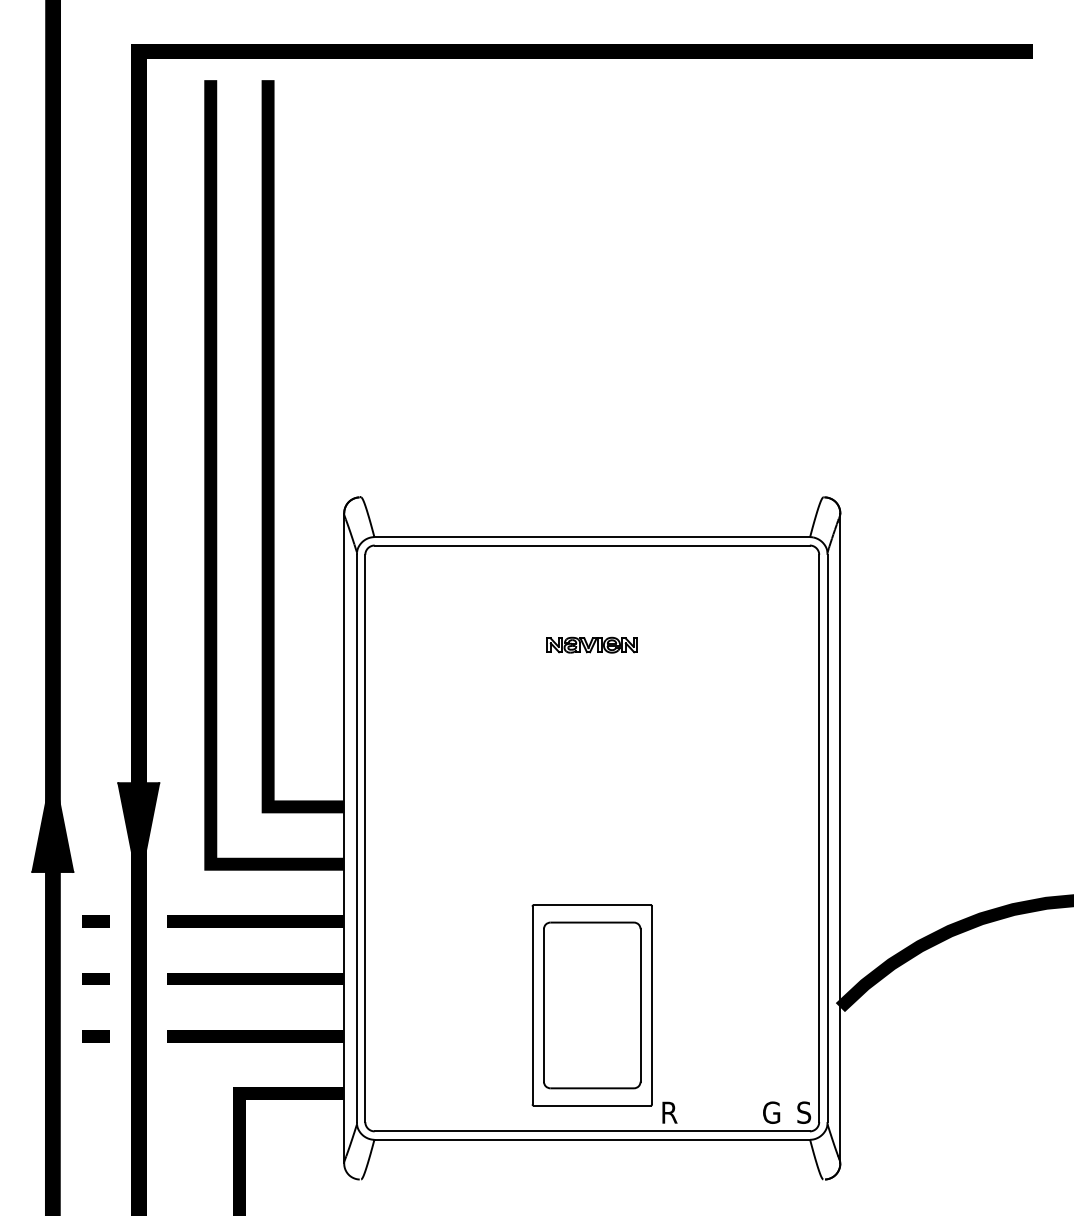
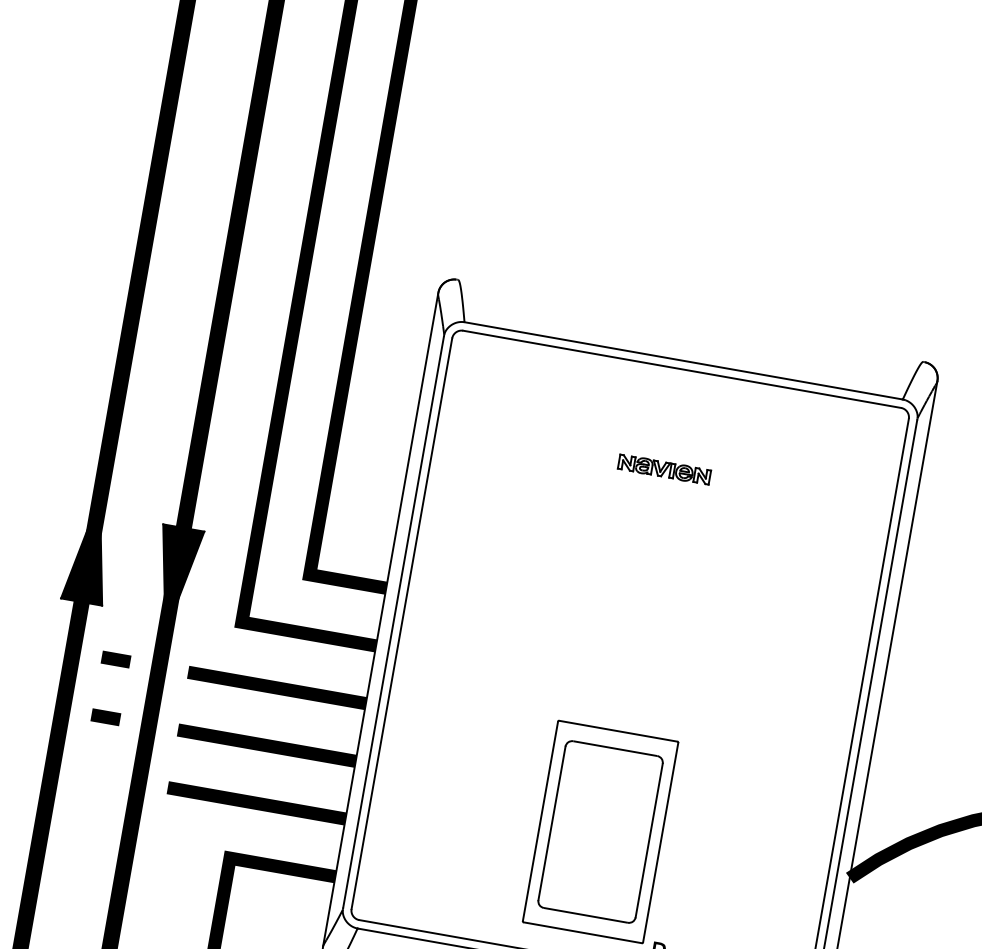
line: (95, 1036) -> (95, 775), removed

